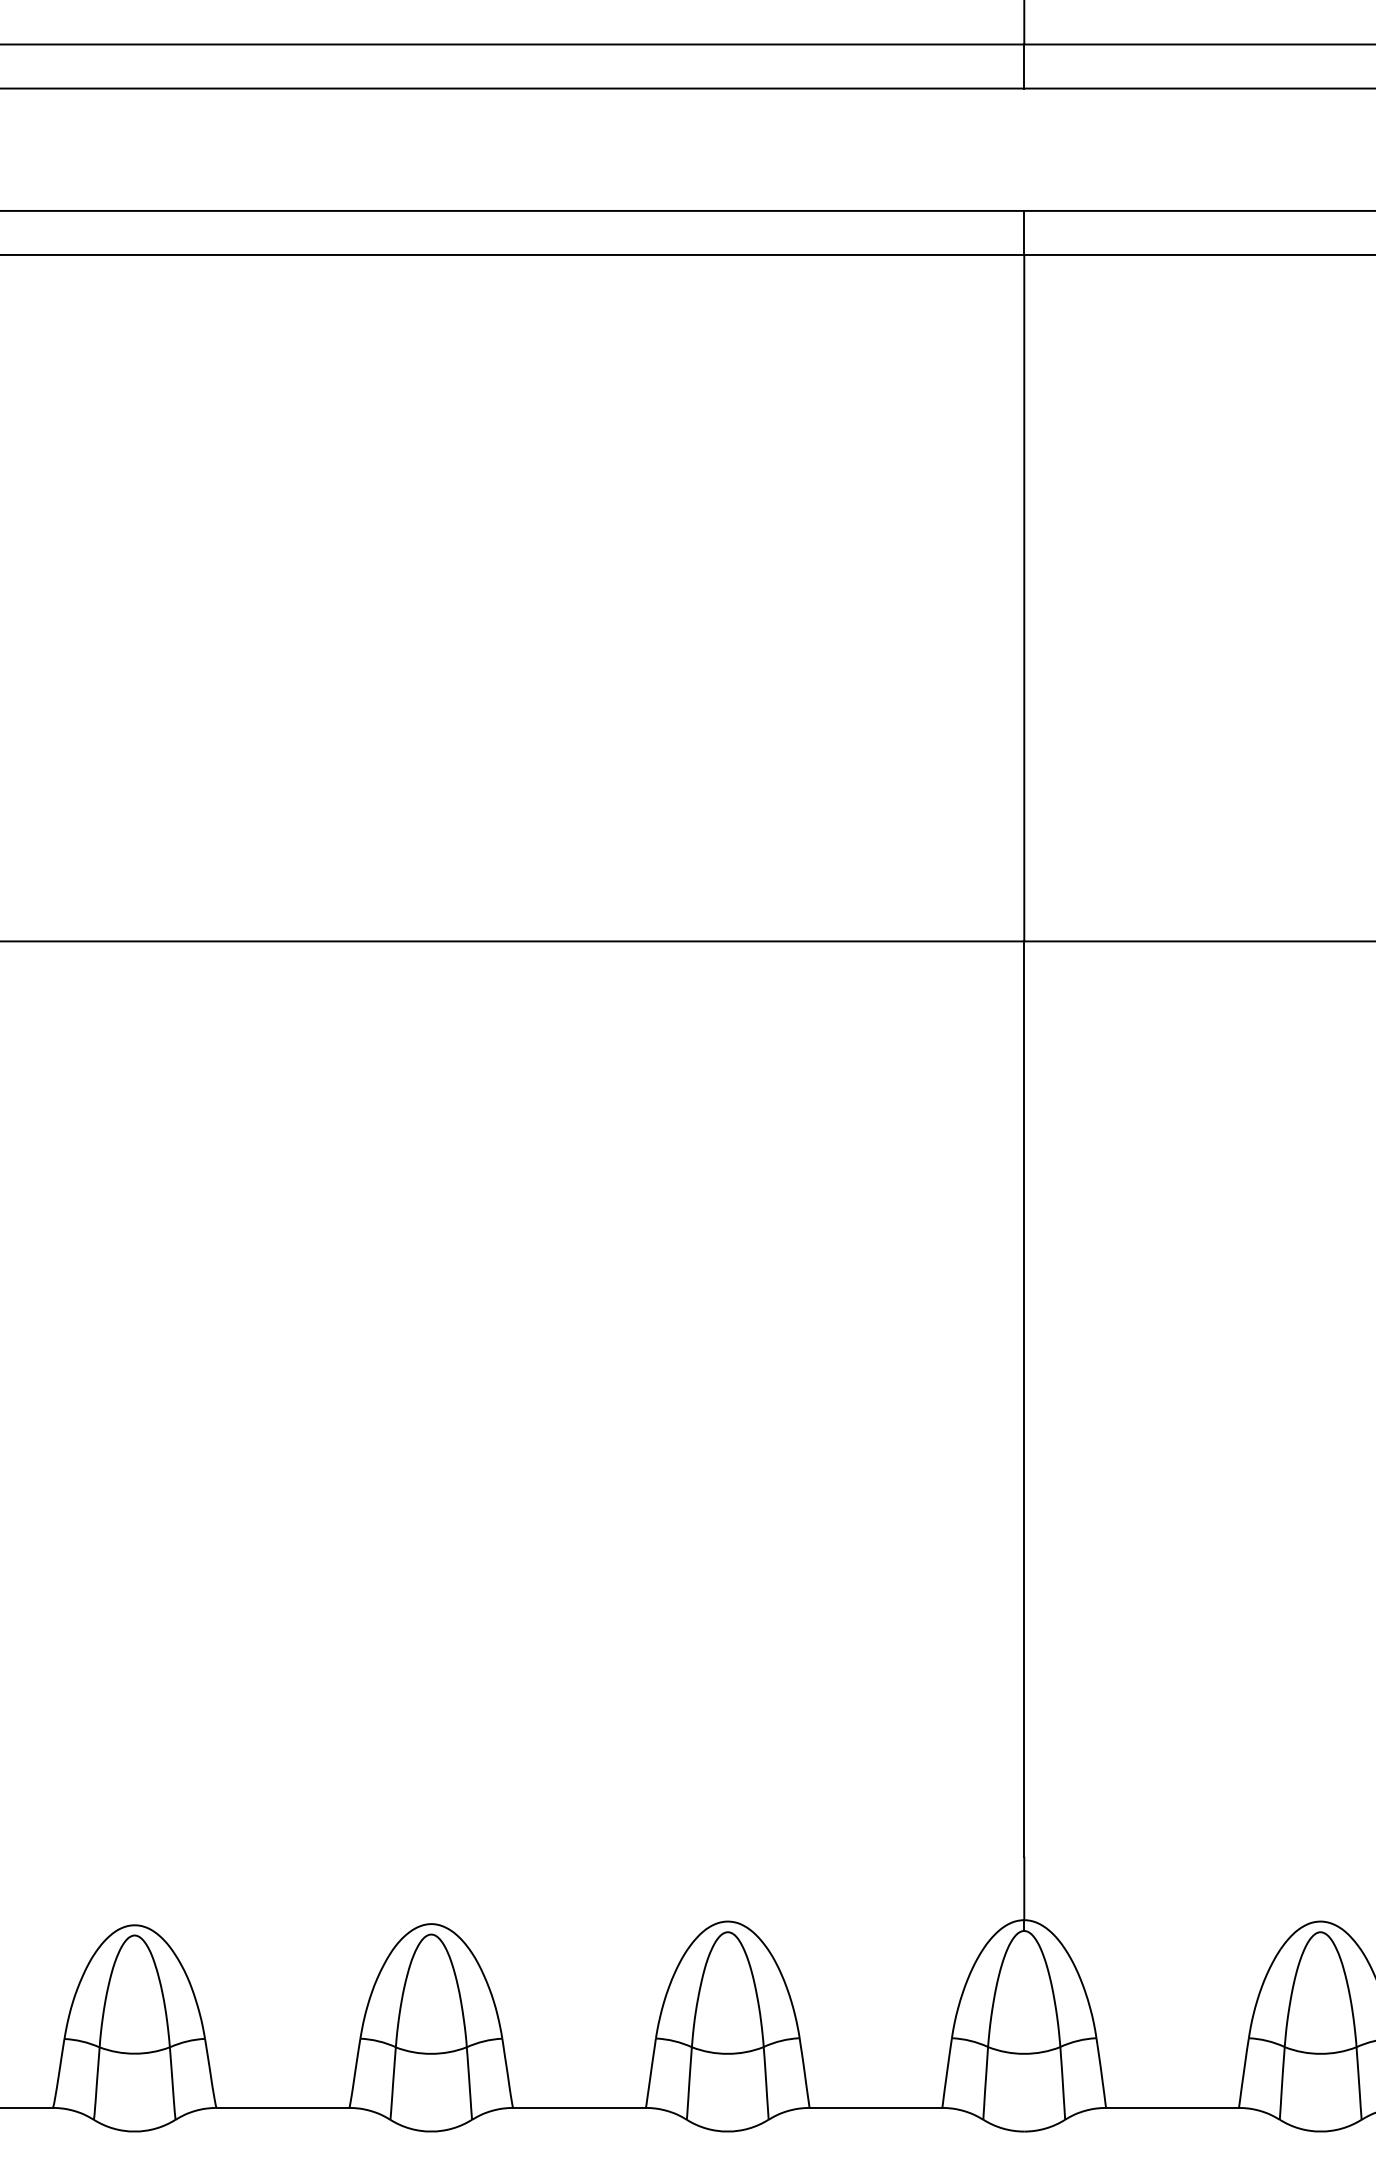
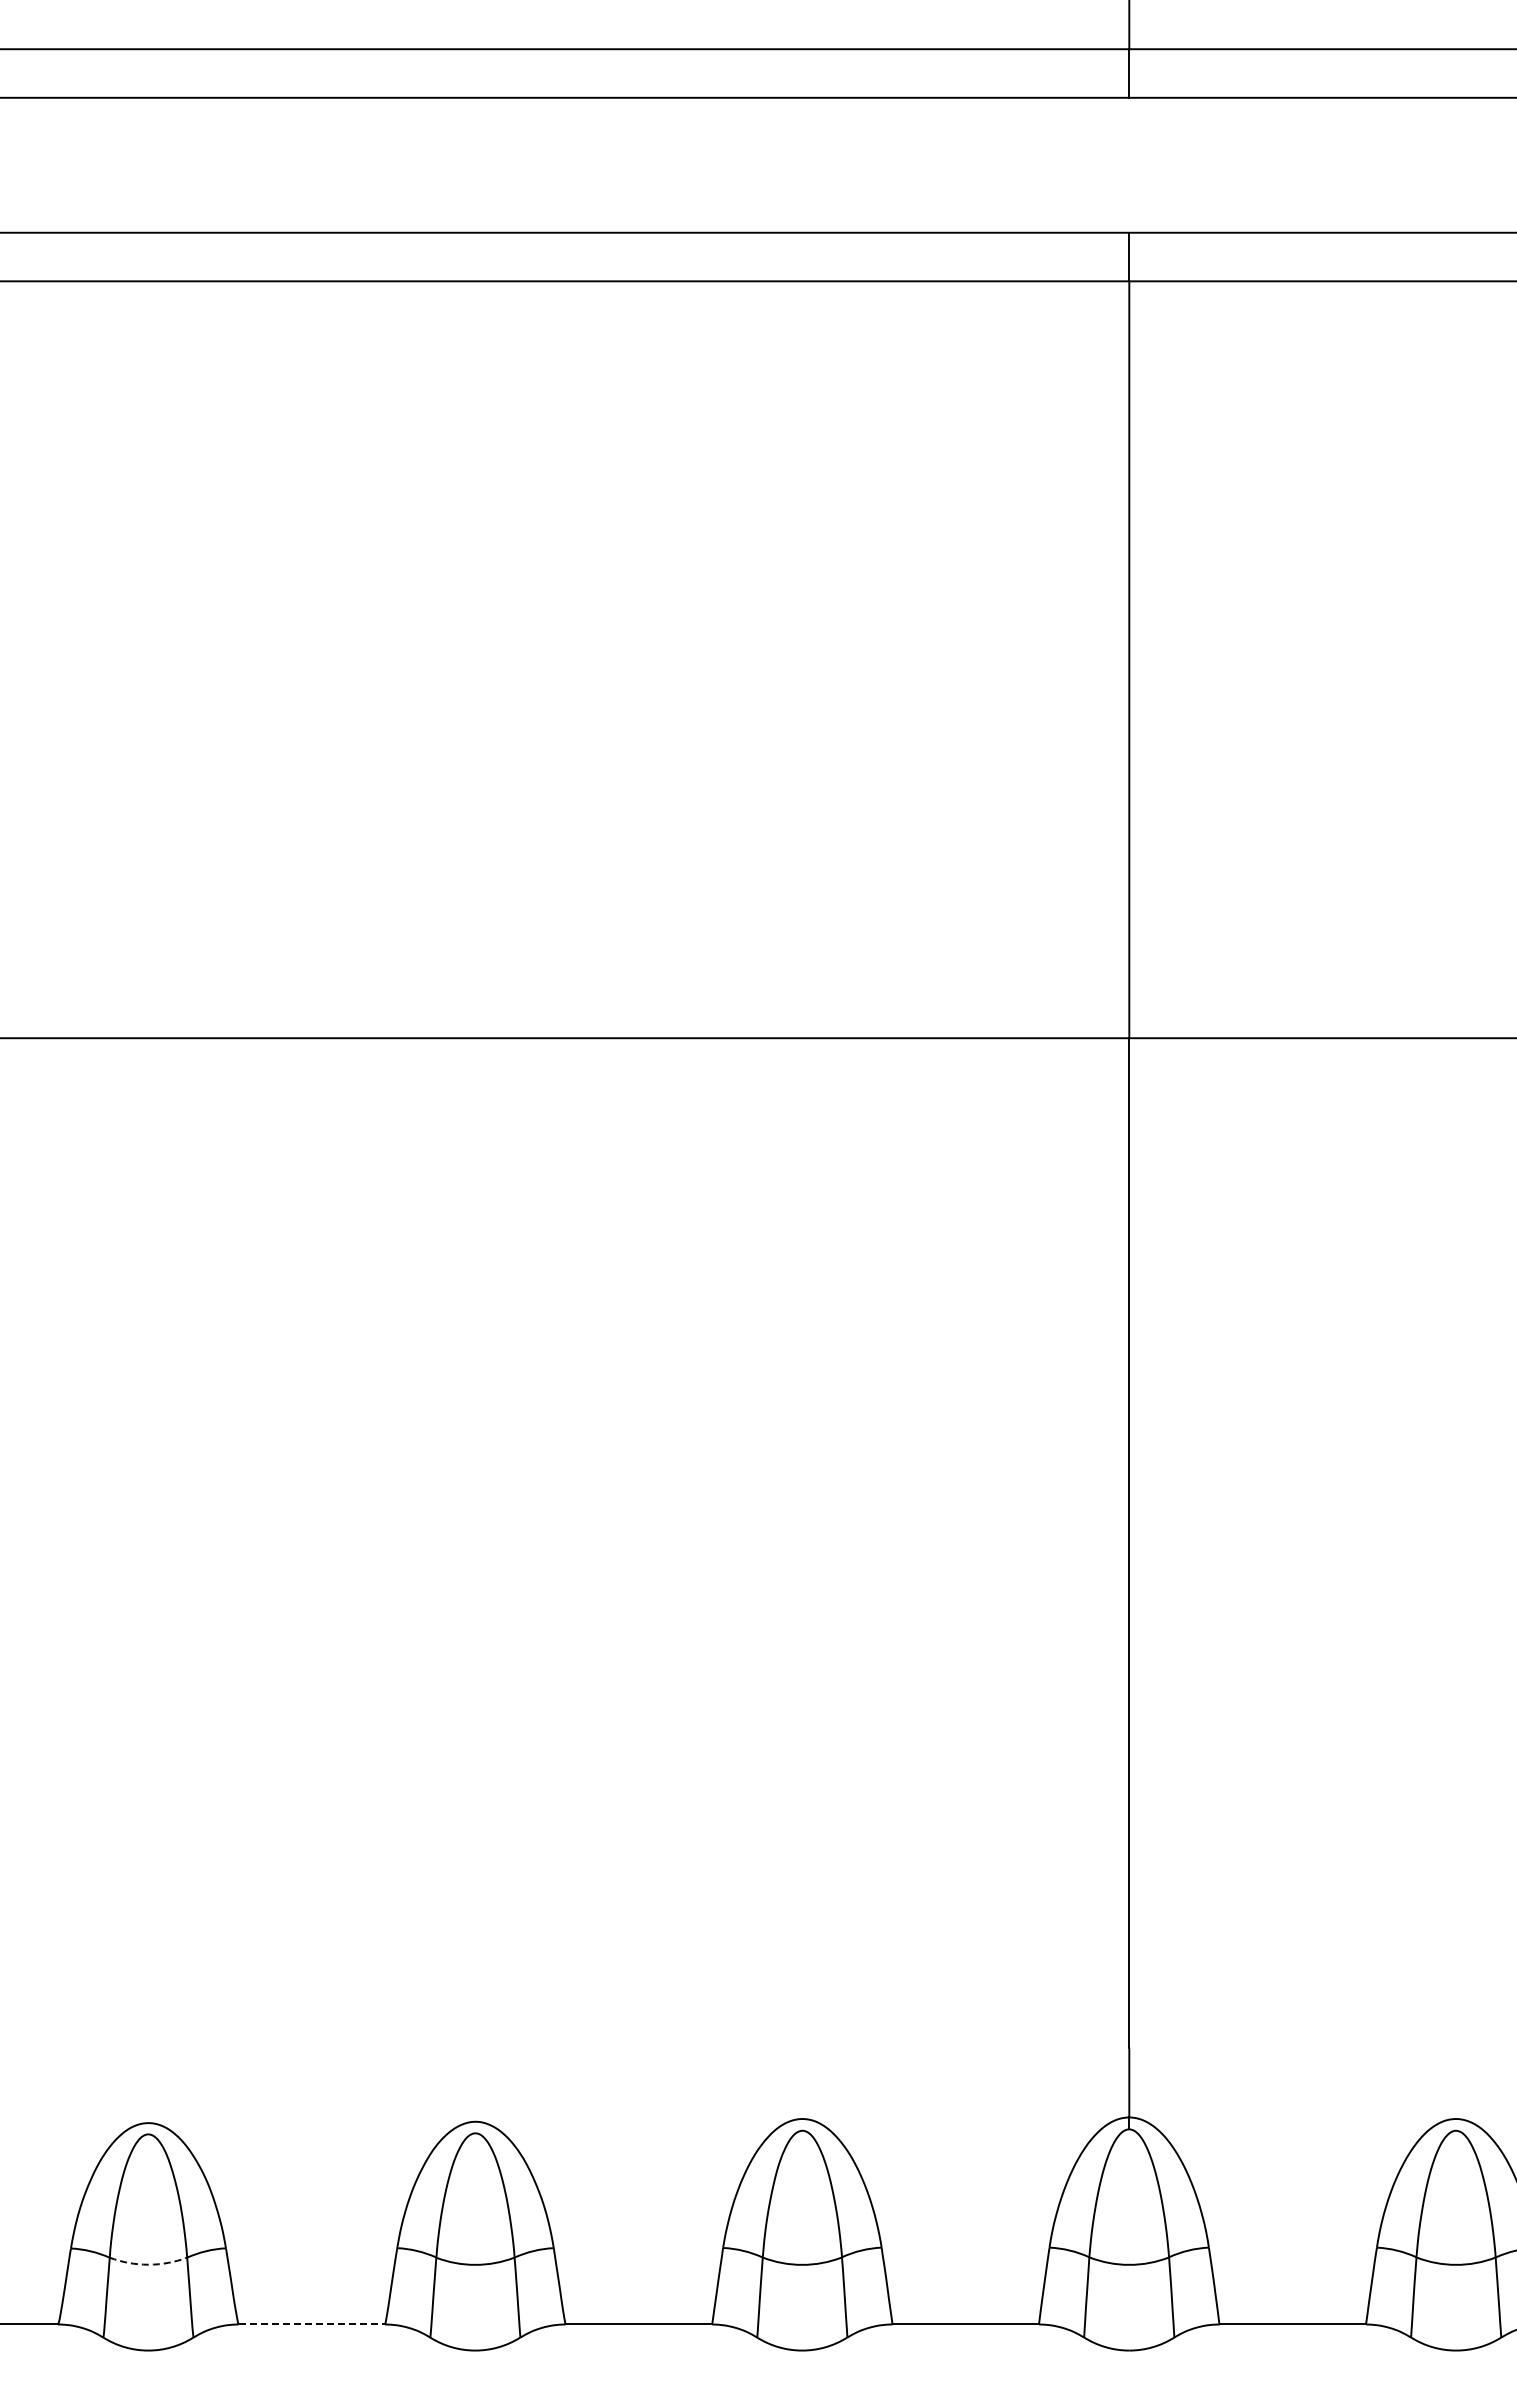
arc: (134, 2053) -> (148, 2264), solid -> dashed
line: (283, 2107) -> (312, 2324), solid -> dashed

